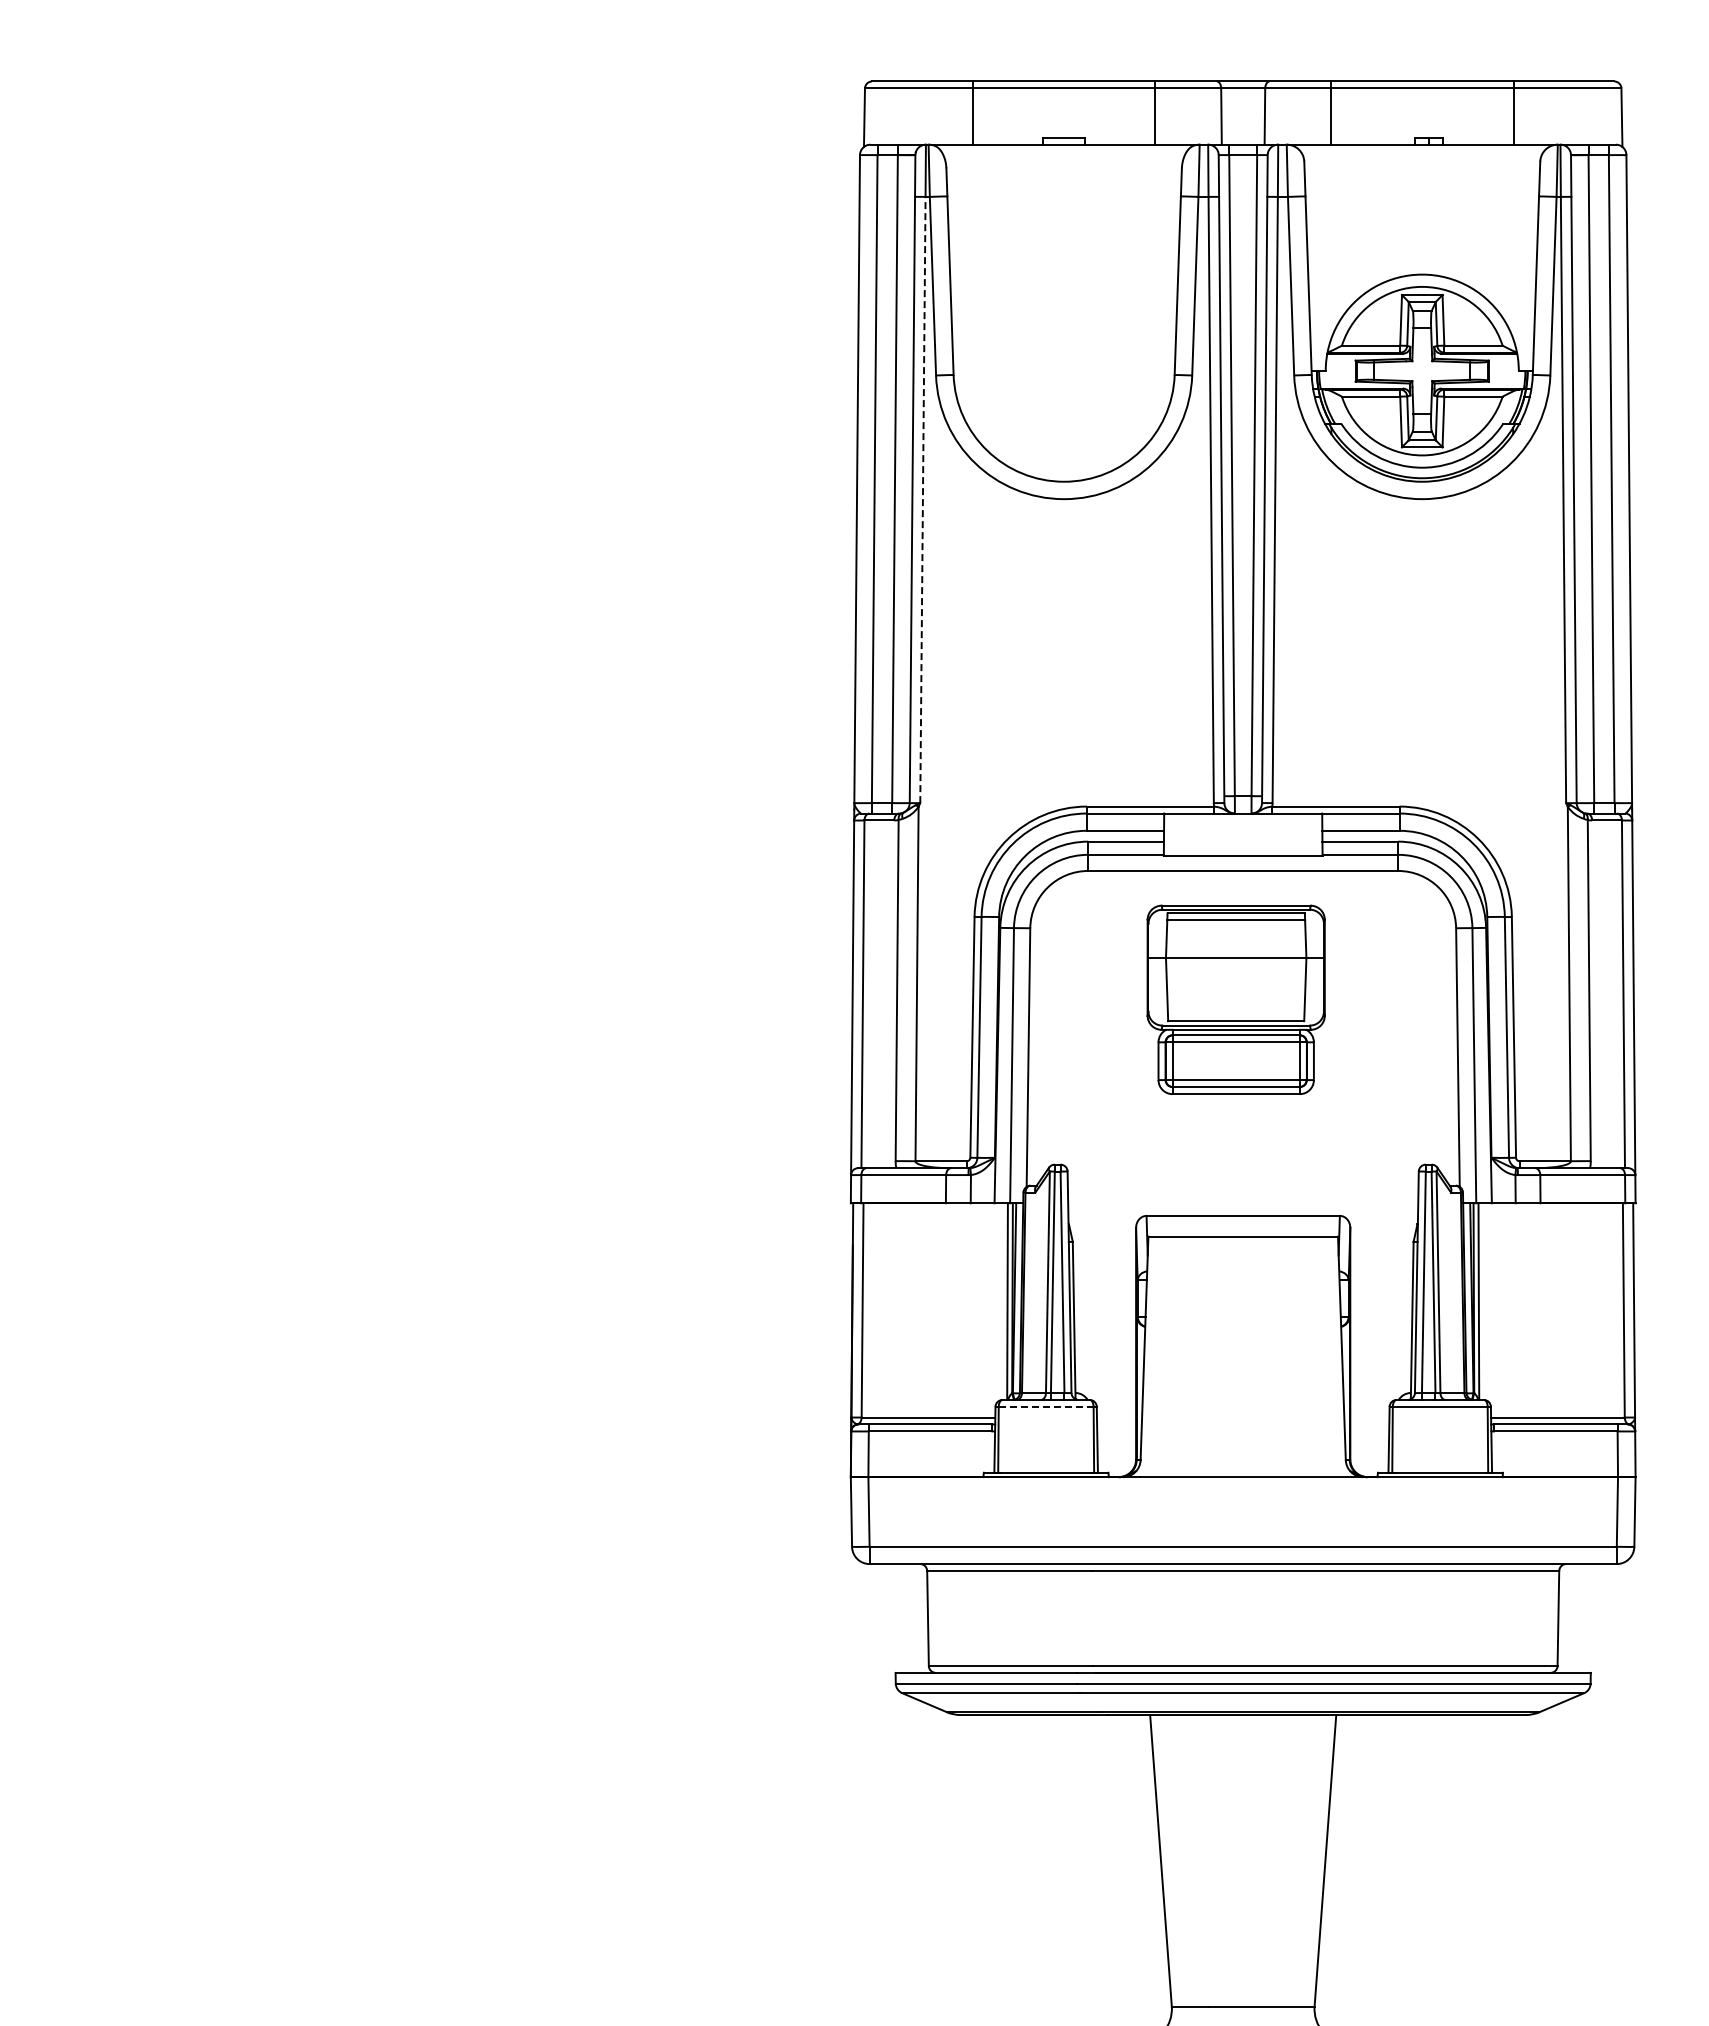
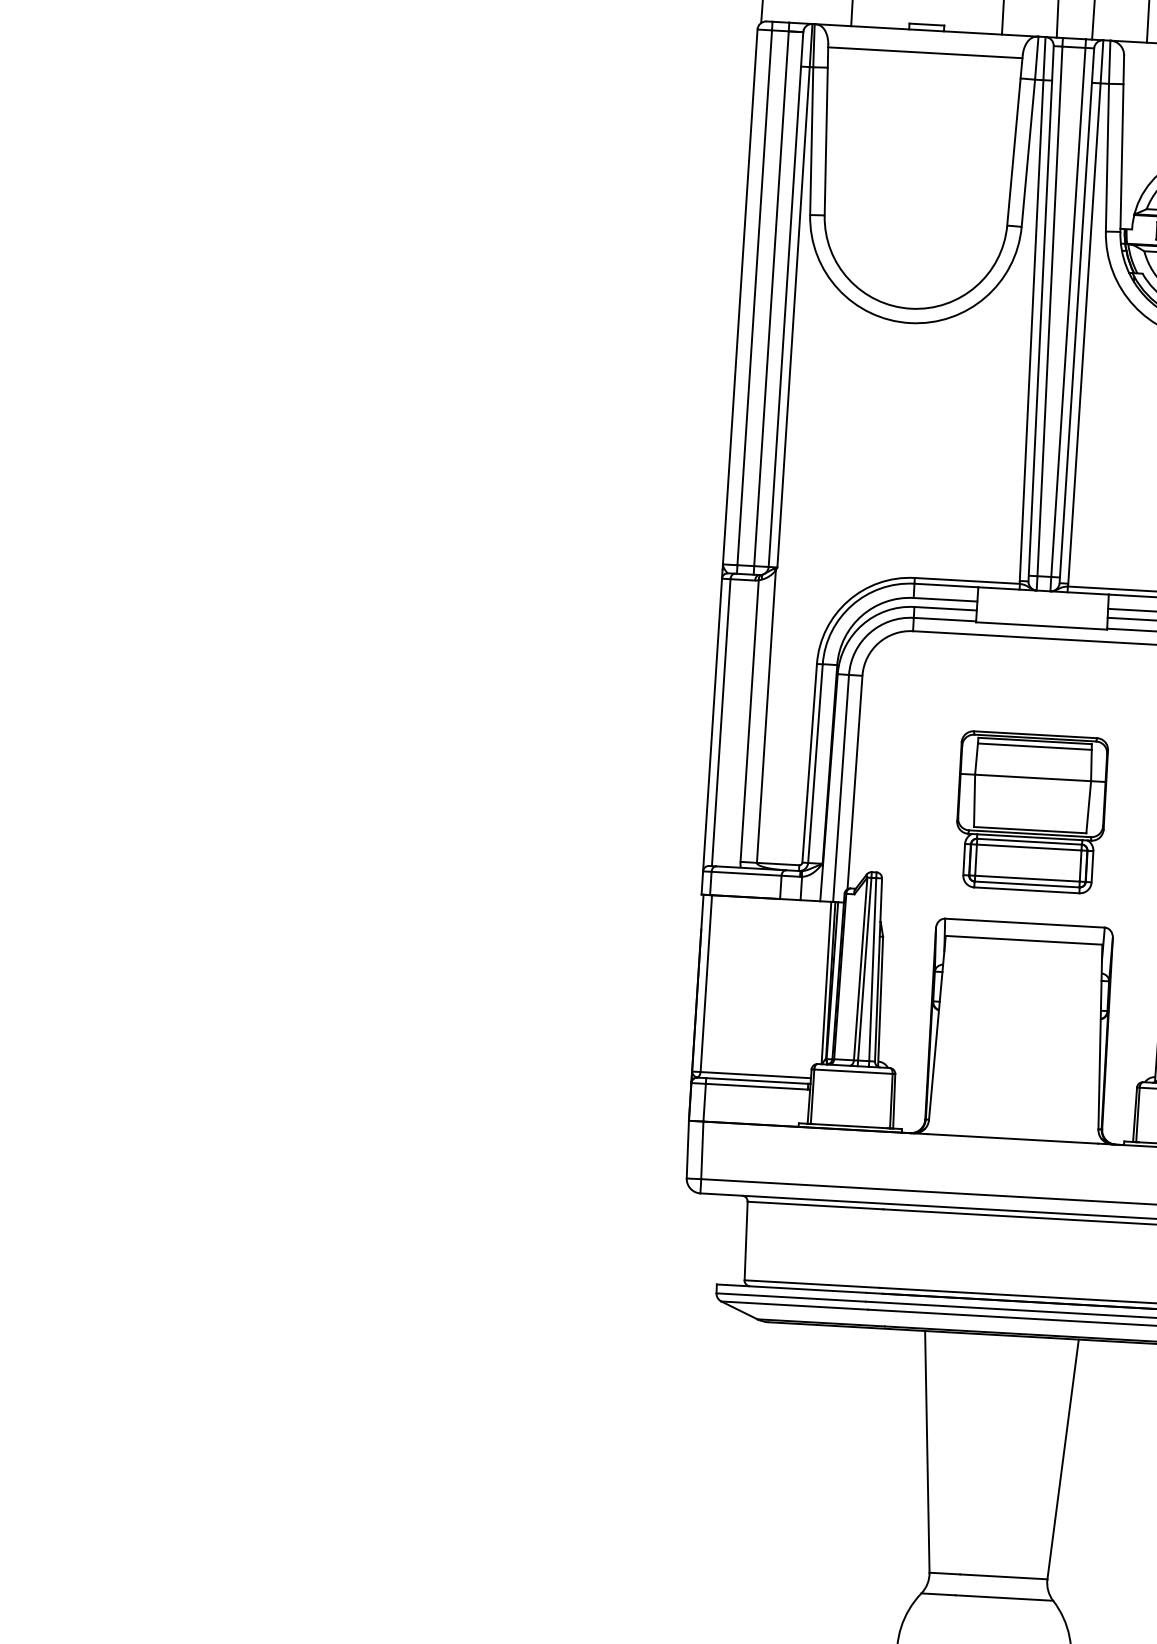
line: (1063, 171) -> (924, 52), added
line: (922, 499) -> (793, 316), dashed -> solid
part: (1235, 999) -> (1030, 812), moved
line: (1046, 1406) -> (853, 1071), dashed -> solid

